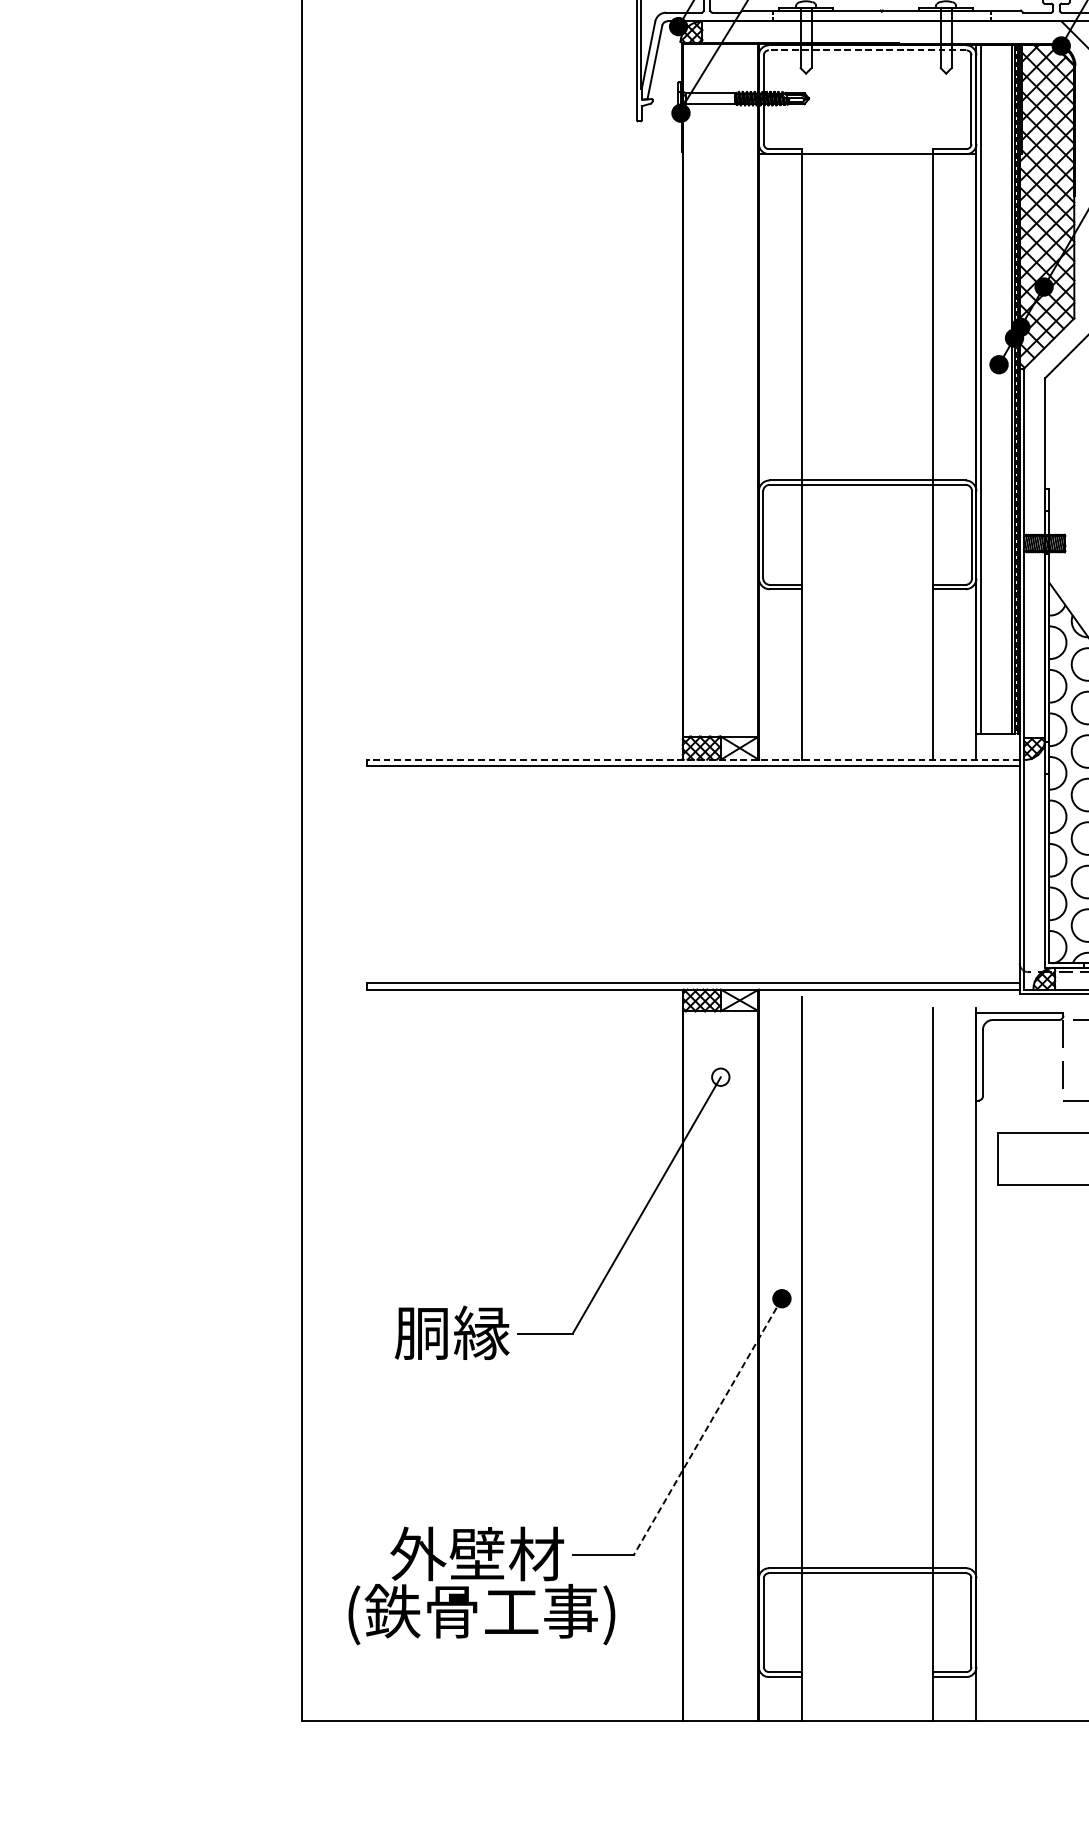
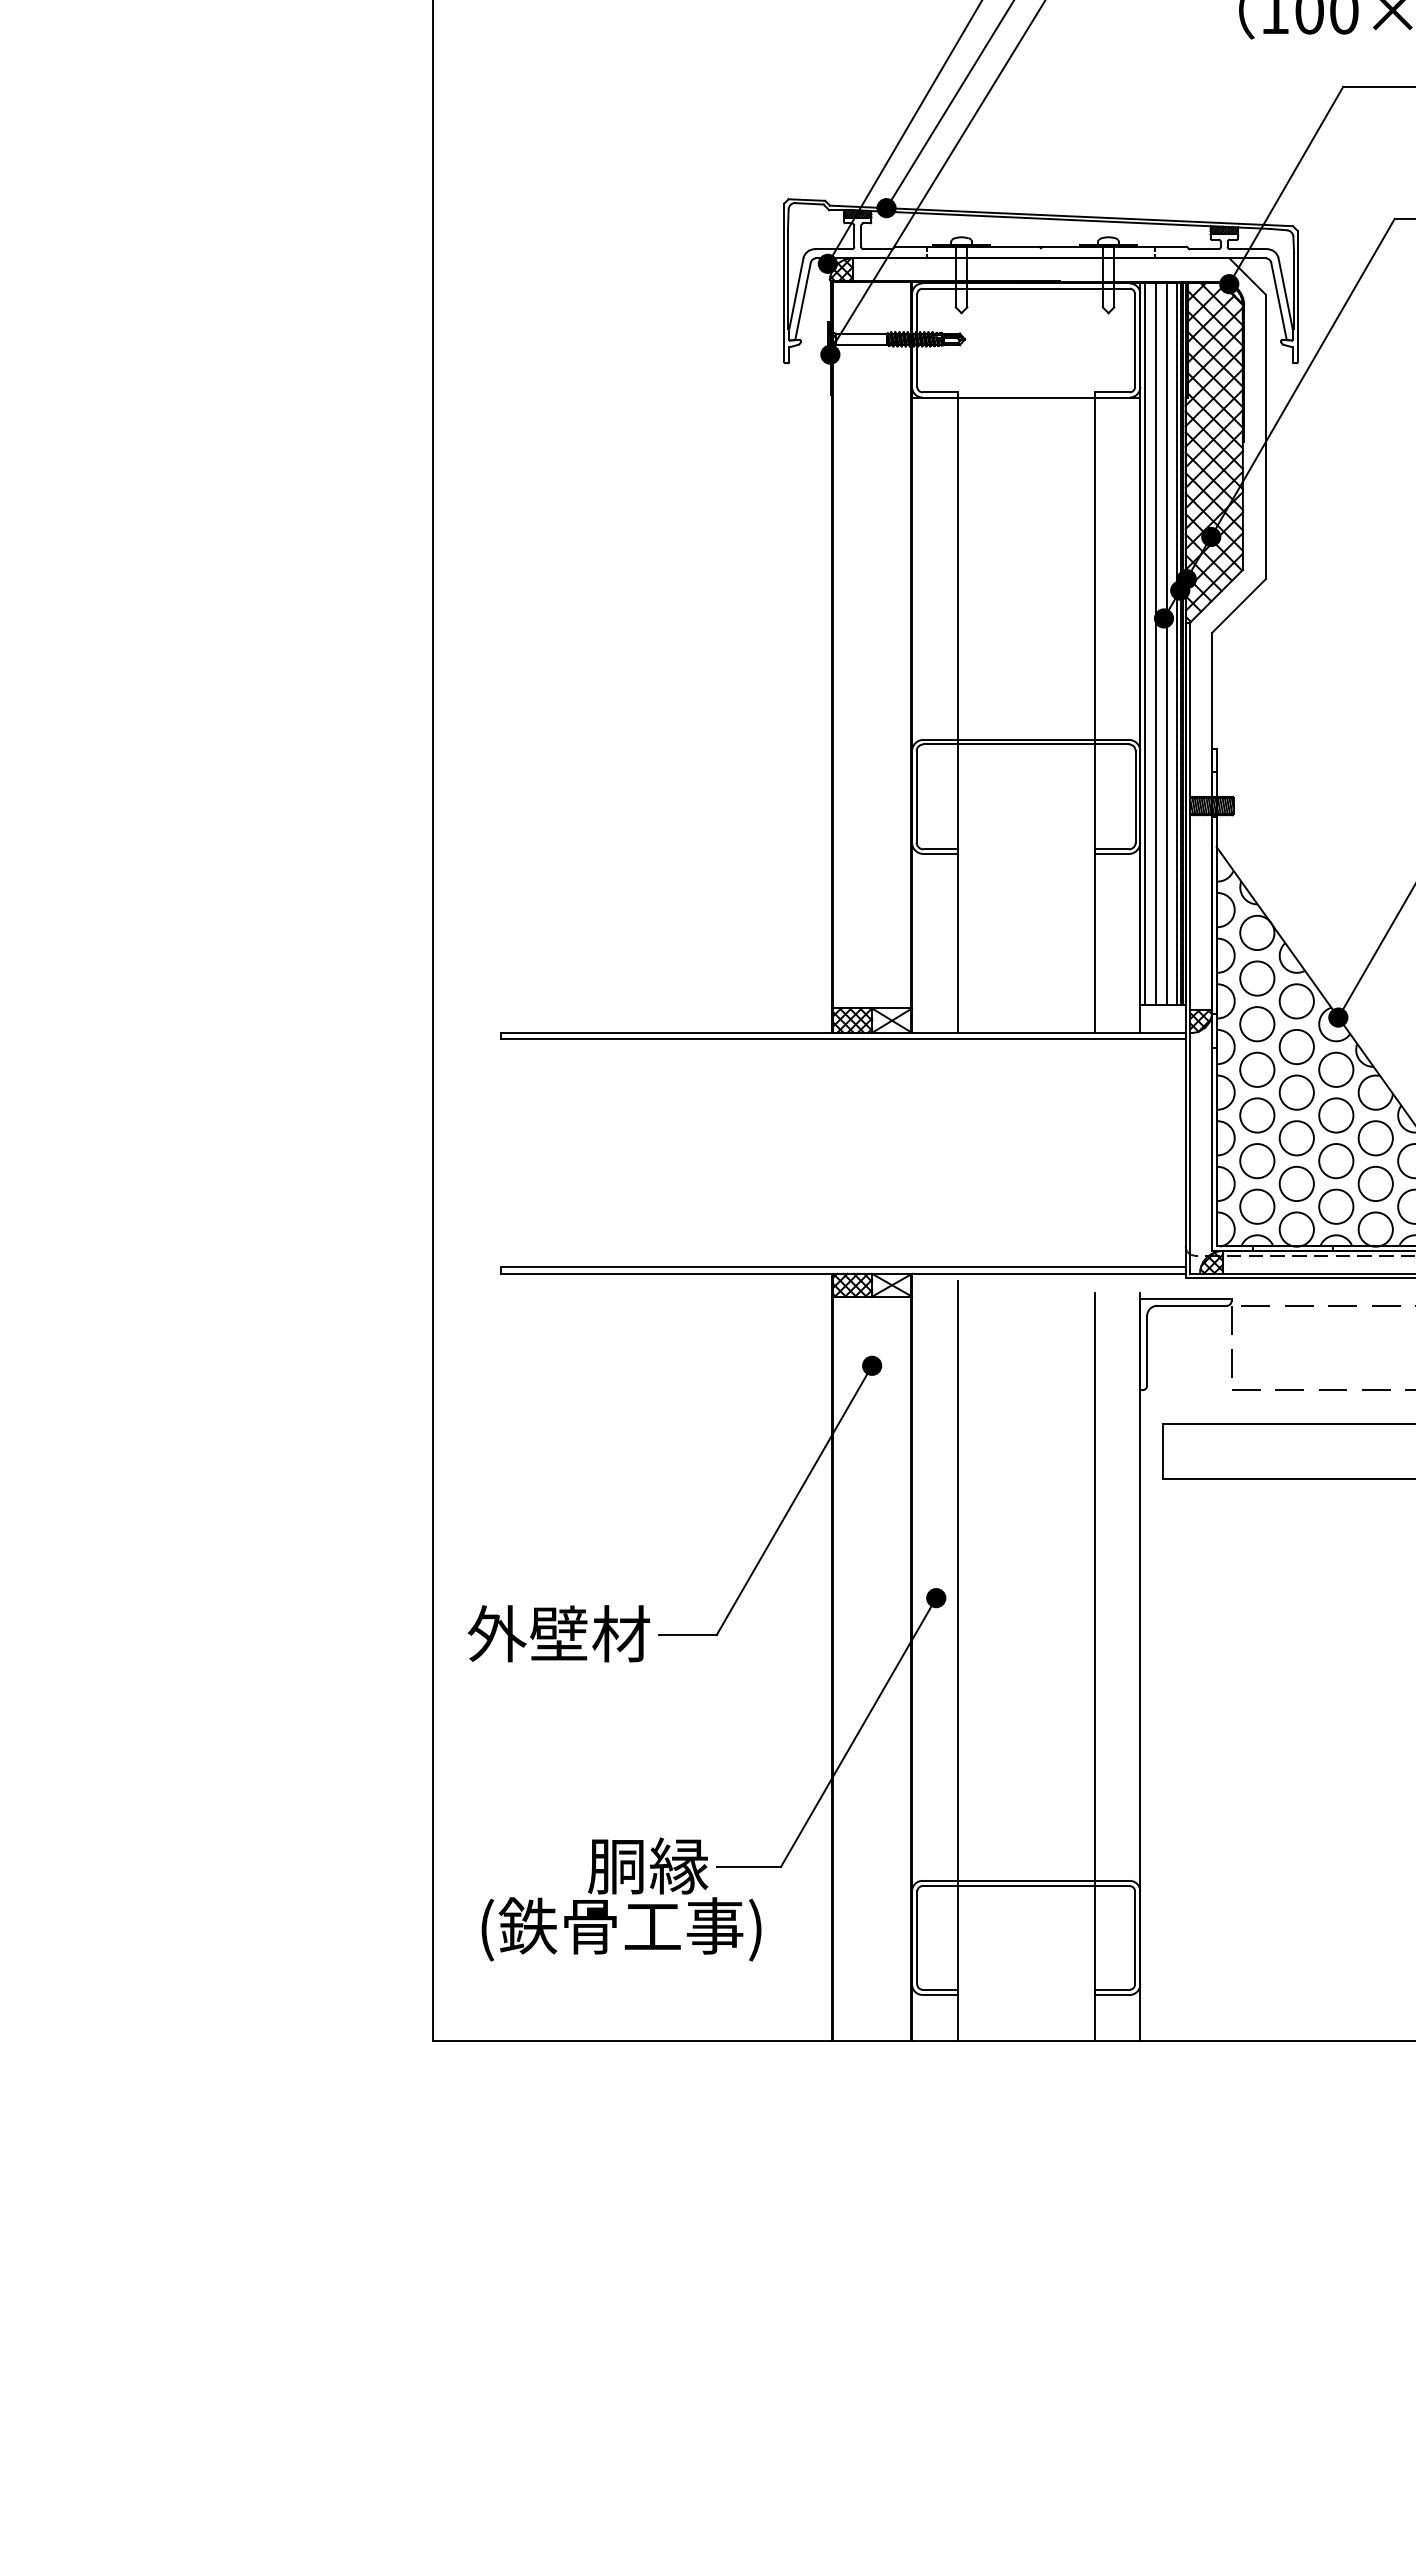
line: (867, 50) -> (1026, 288), dashed -> solid
line: (990, 389) -> (1155, 644), added
line: (1001, 389) -> (1166, 644), added
line: (692, 759) -> (842, 1032), dashed -> solid
fill: (721, 1076) -> (872, 1365), added
text: (421, 1332) -> (558, 1633), 胴縁 -> 外壁材
line: (707, 1426) -> (858, 1732), dashed -> solid
text: (477, 1553) -> (616, 1865), 外壁材 -> 胴縁

